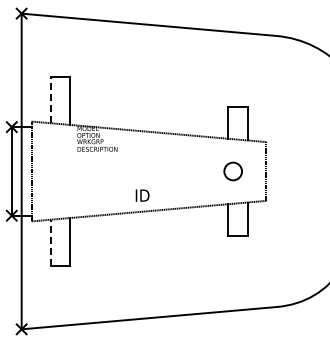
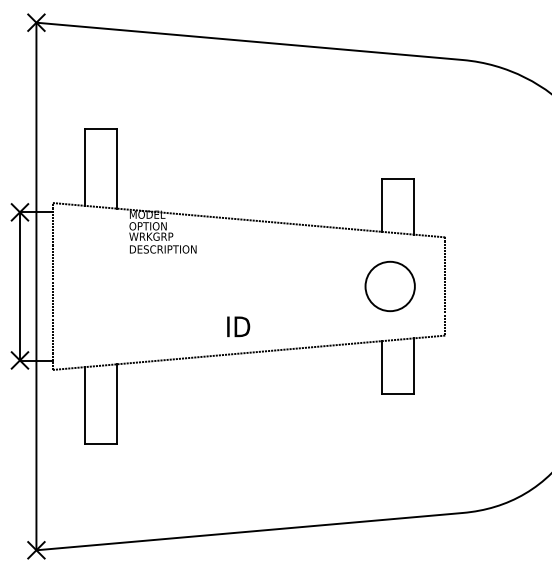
line: (50, 100) -> (84, 167), dashed -> solid
circle: (232, 171) -> (388, 286), size x1.67
line: (50, 242) -> (84, 405), dashed -> solid

